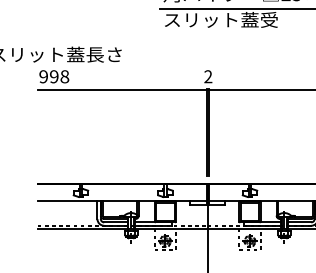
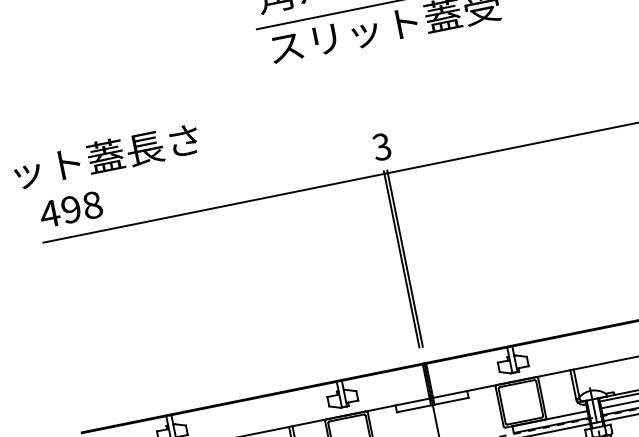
text: (43, 76) -> (49, 213), 998 -> 498
text: (208, 77) -> (382, 148), 2 -> 3

